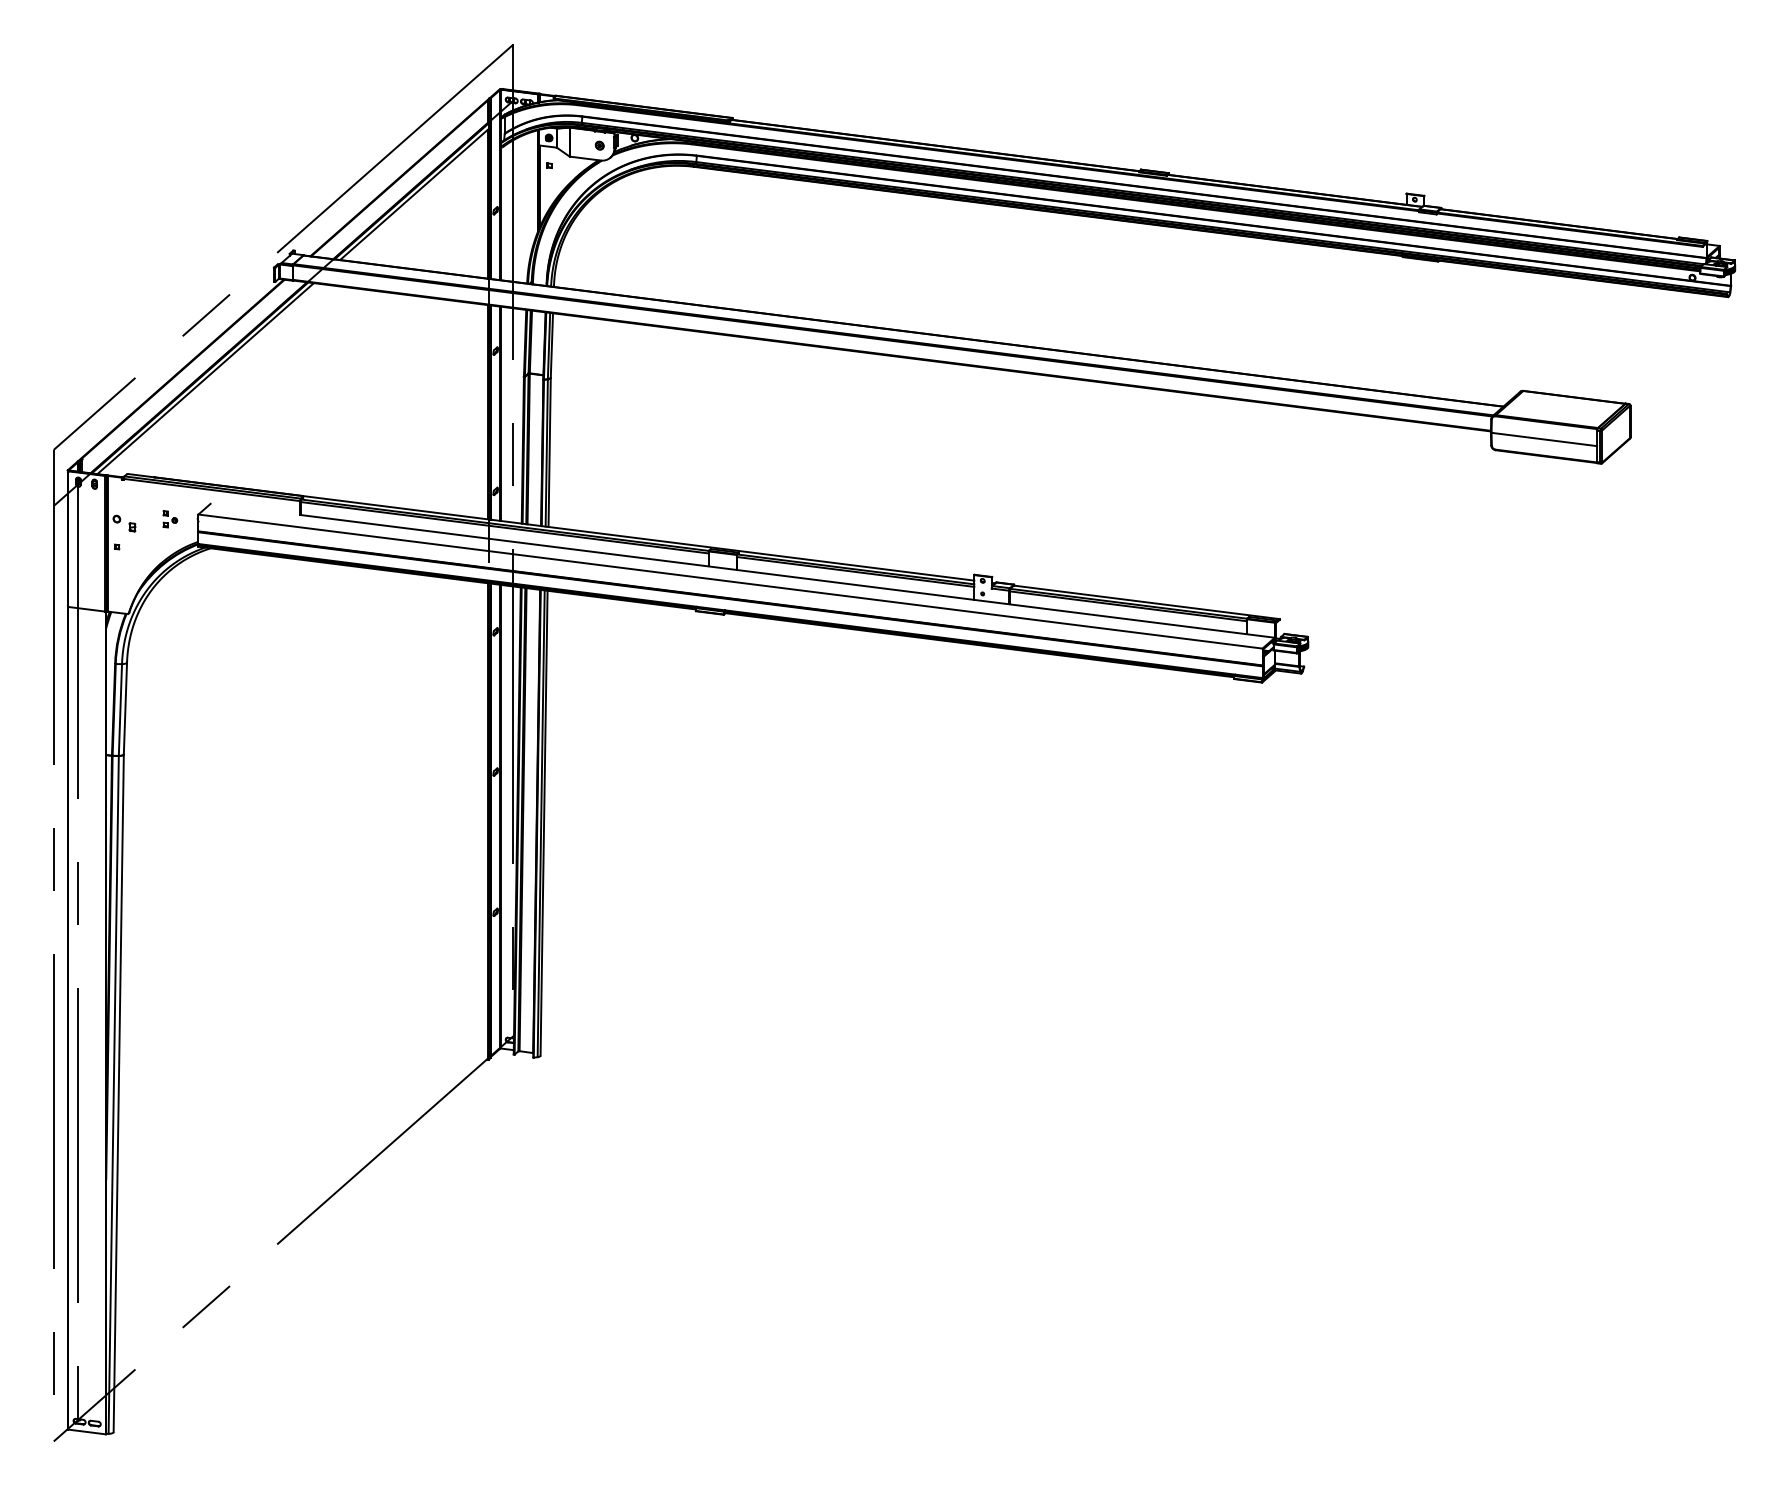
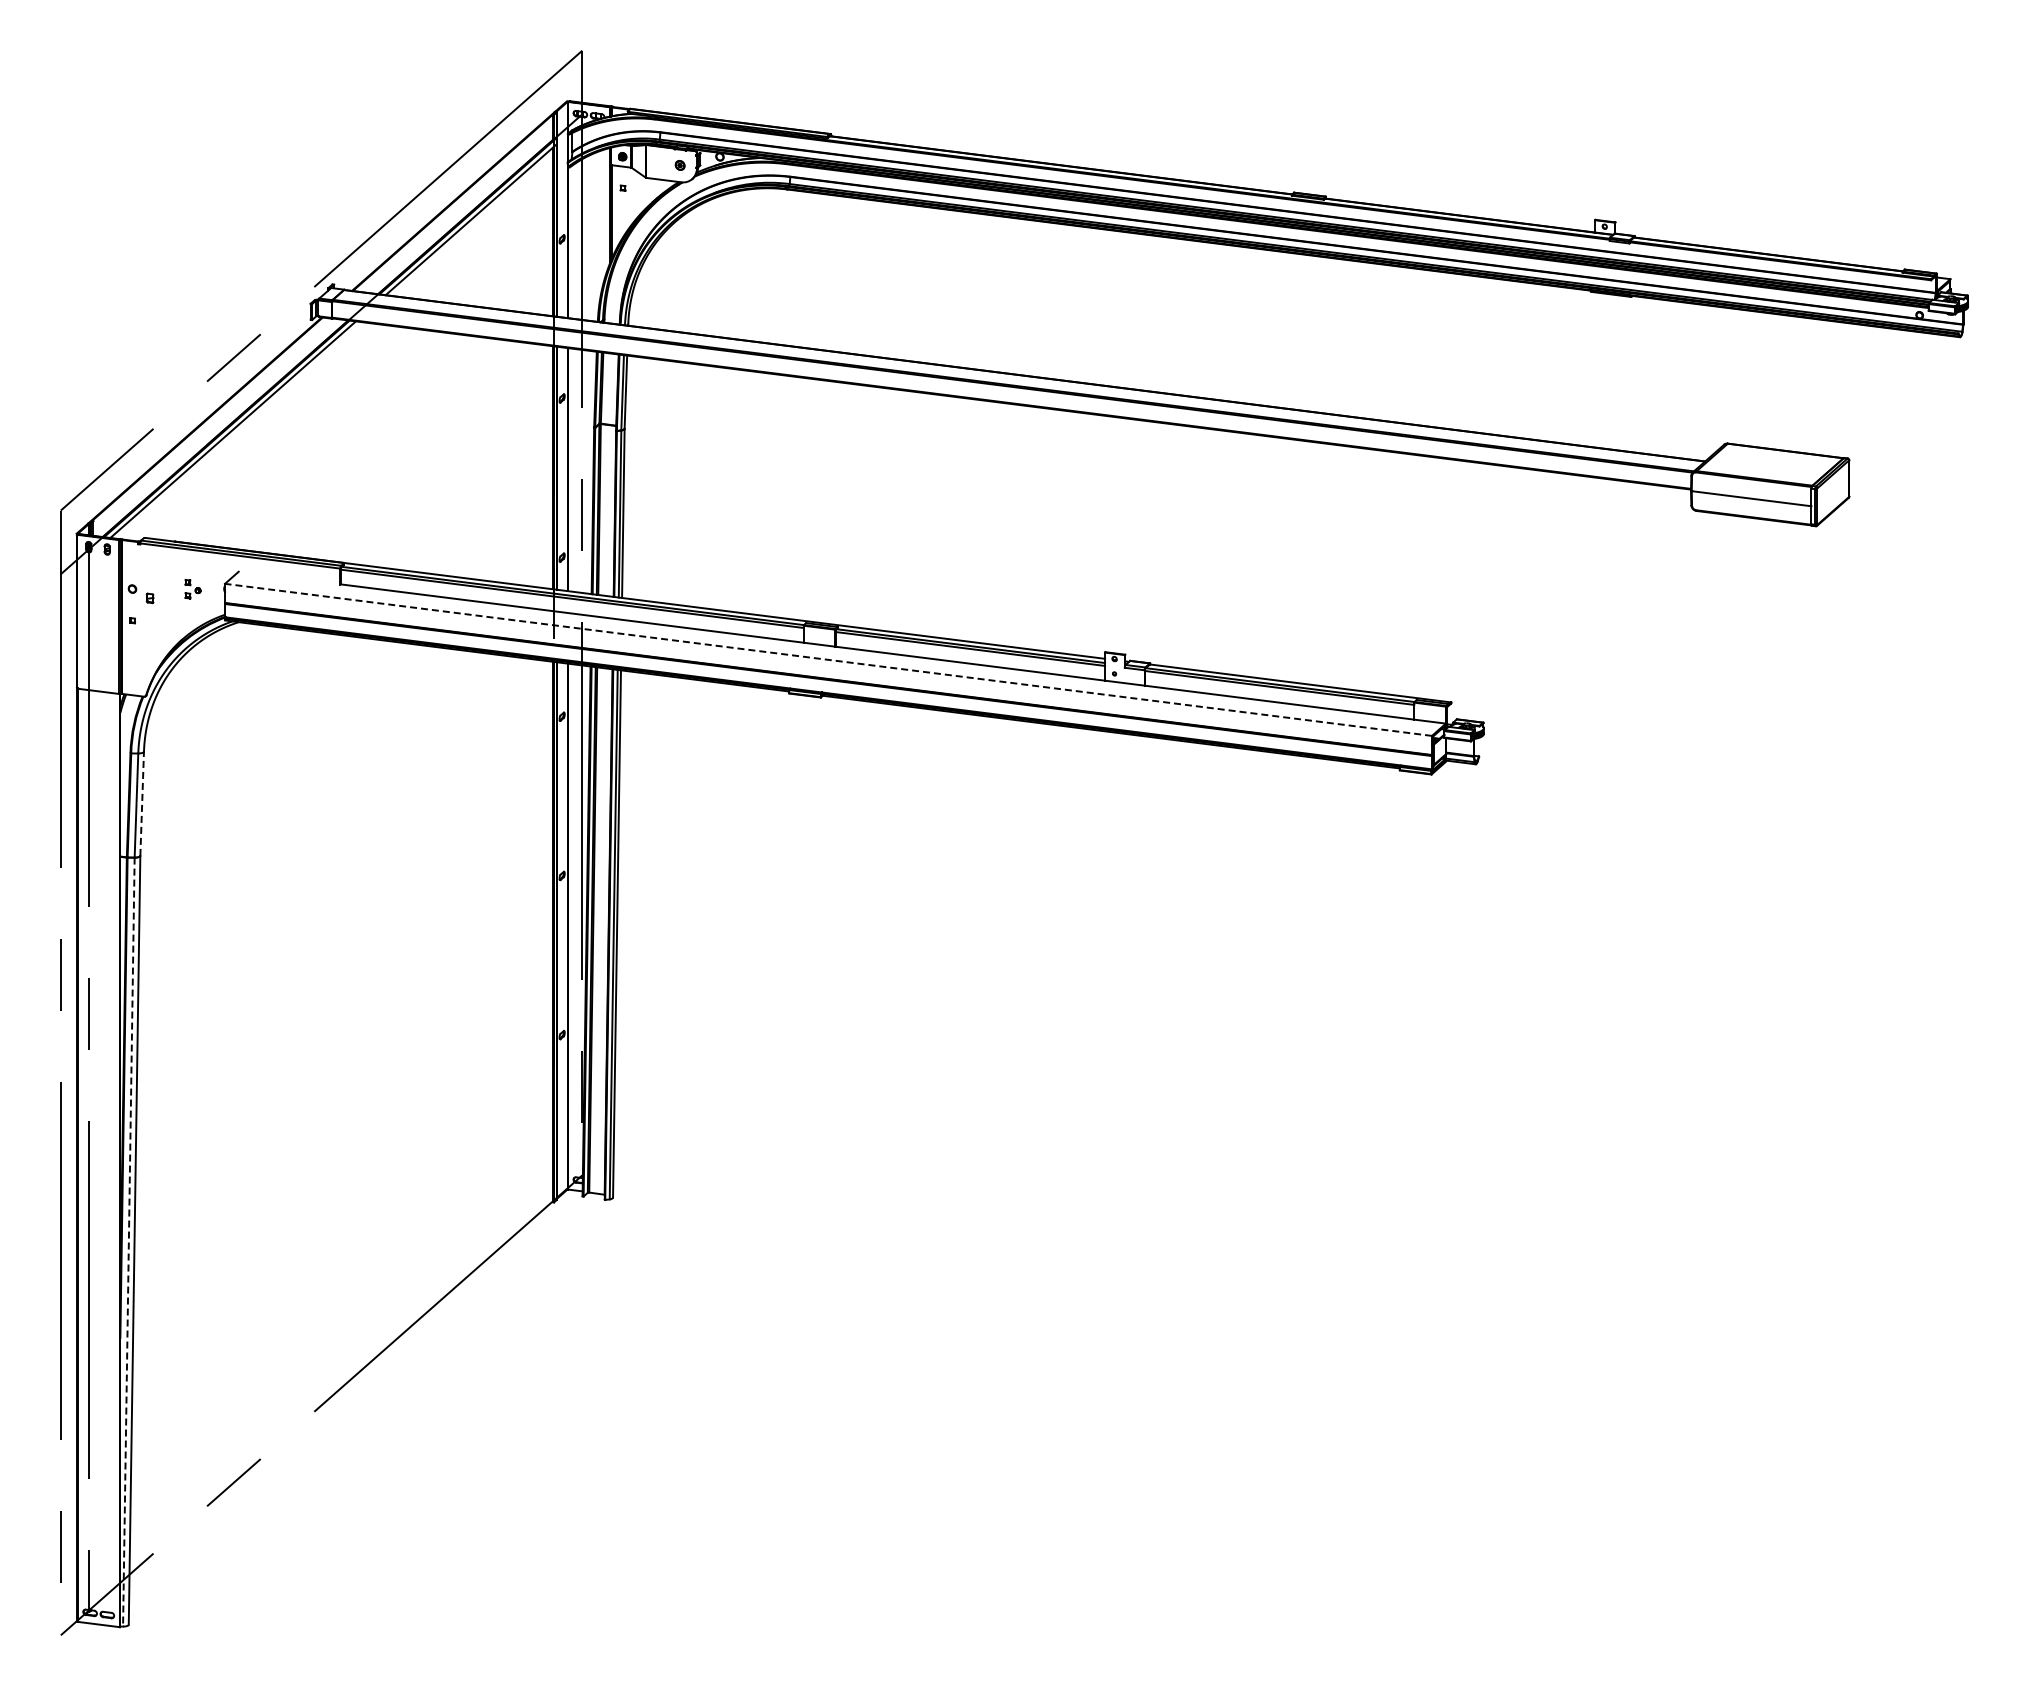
line: (730, 581) -> (828, 659), solid -> dashed
line: (125, 708) -> (142, 803), solid -> dashed
line: (113, 1095) -> (128, 1242), solid -> dashed

